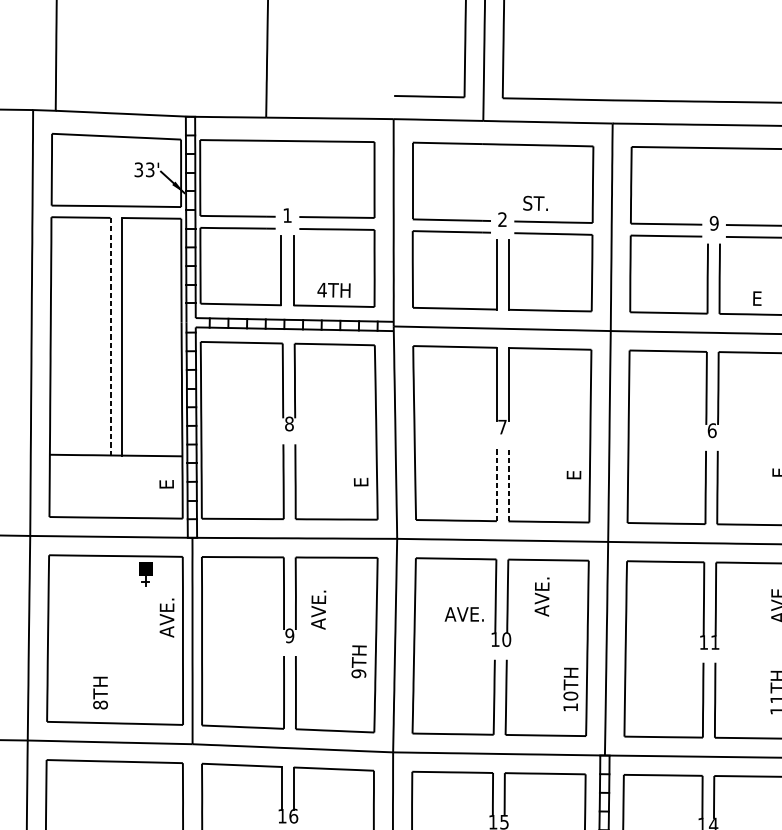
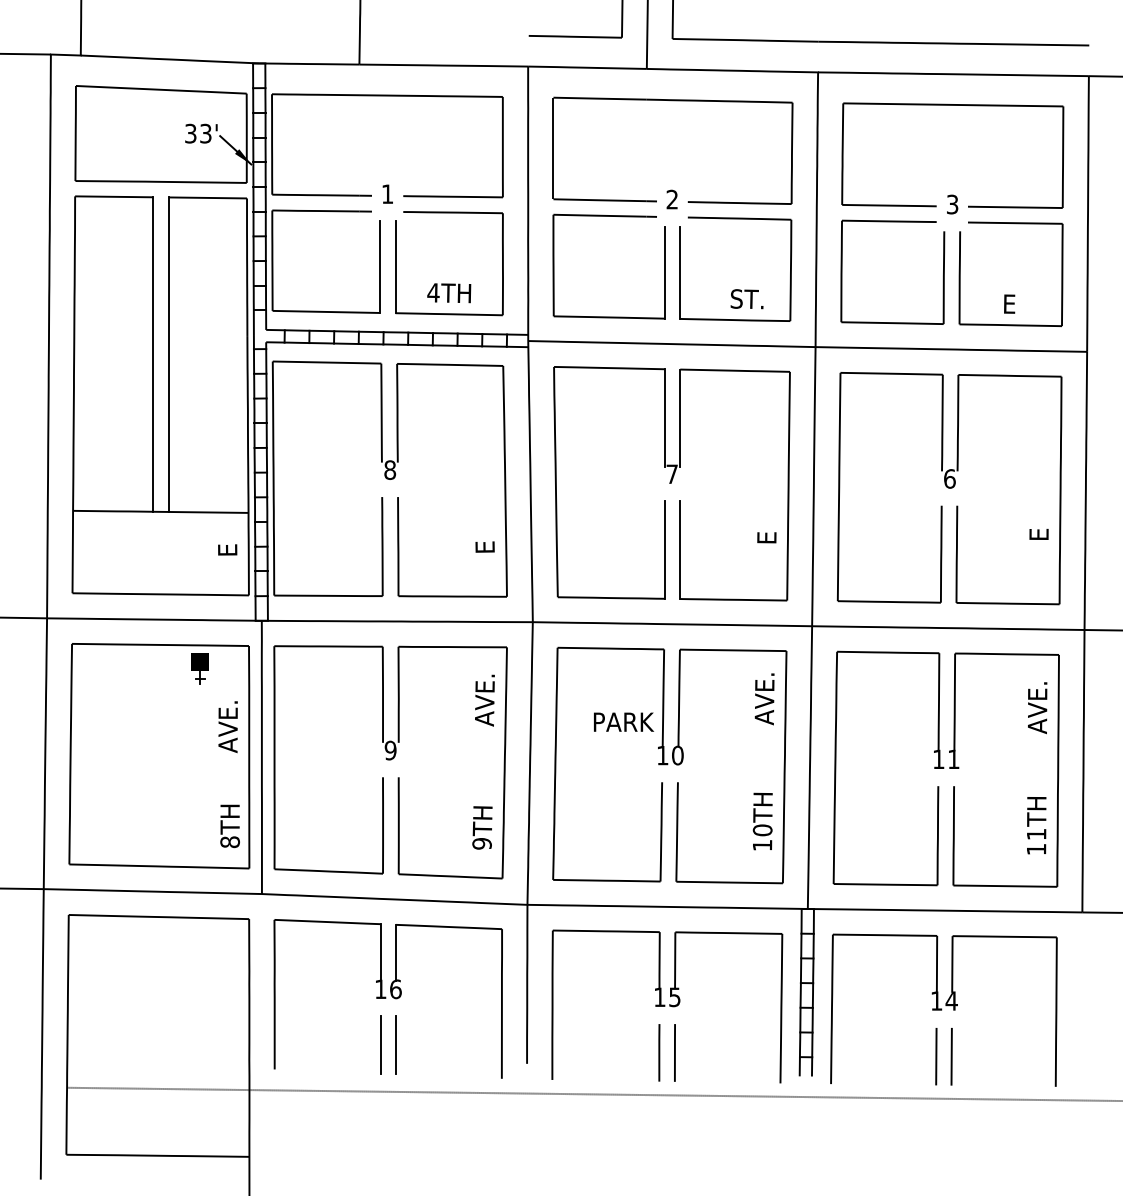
text: (535, 203) -> (746, 299), moved
text: (714, 223) -> (952, 204), 9 -> 3
line: (110, 337) -> (153, 355), dashed -> solid
line: (496, 483) -> (664, 549), dashed -> solid
line: (508, 484) -> (680, 550), dashed -> solid
text: (541, 597) -> (764, 699), moved
text: (318, 610) -> (484, 700), moved
text: (465, 613) -> (623, 721), AVE. -> PARK
text: (359, 661) -> (482, 827), moved
text: (100, 693) -> (229, 826), moved

